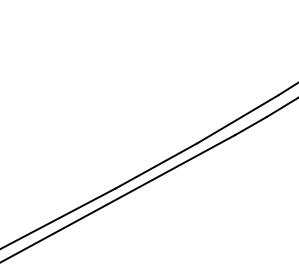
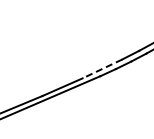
line: (238, 118) -> (102, 68), solid -> dashed

